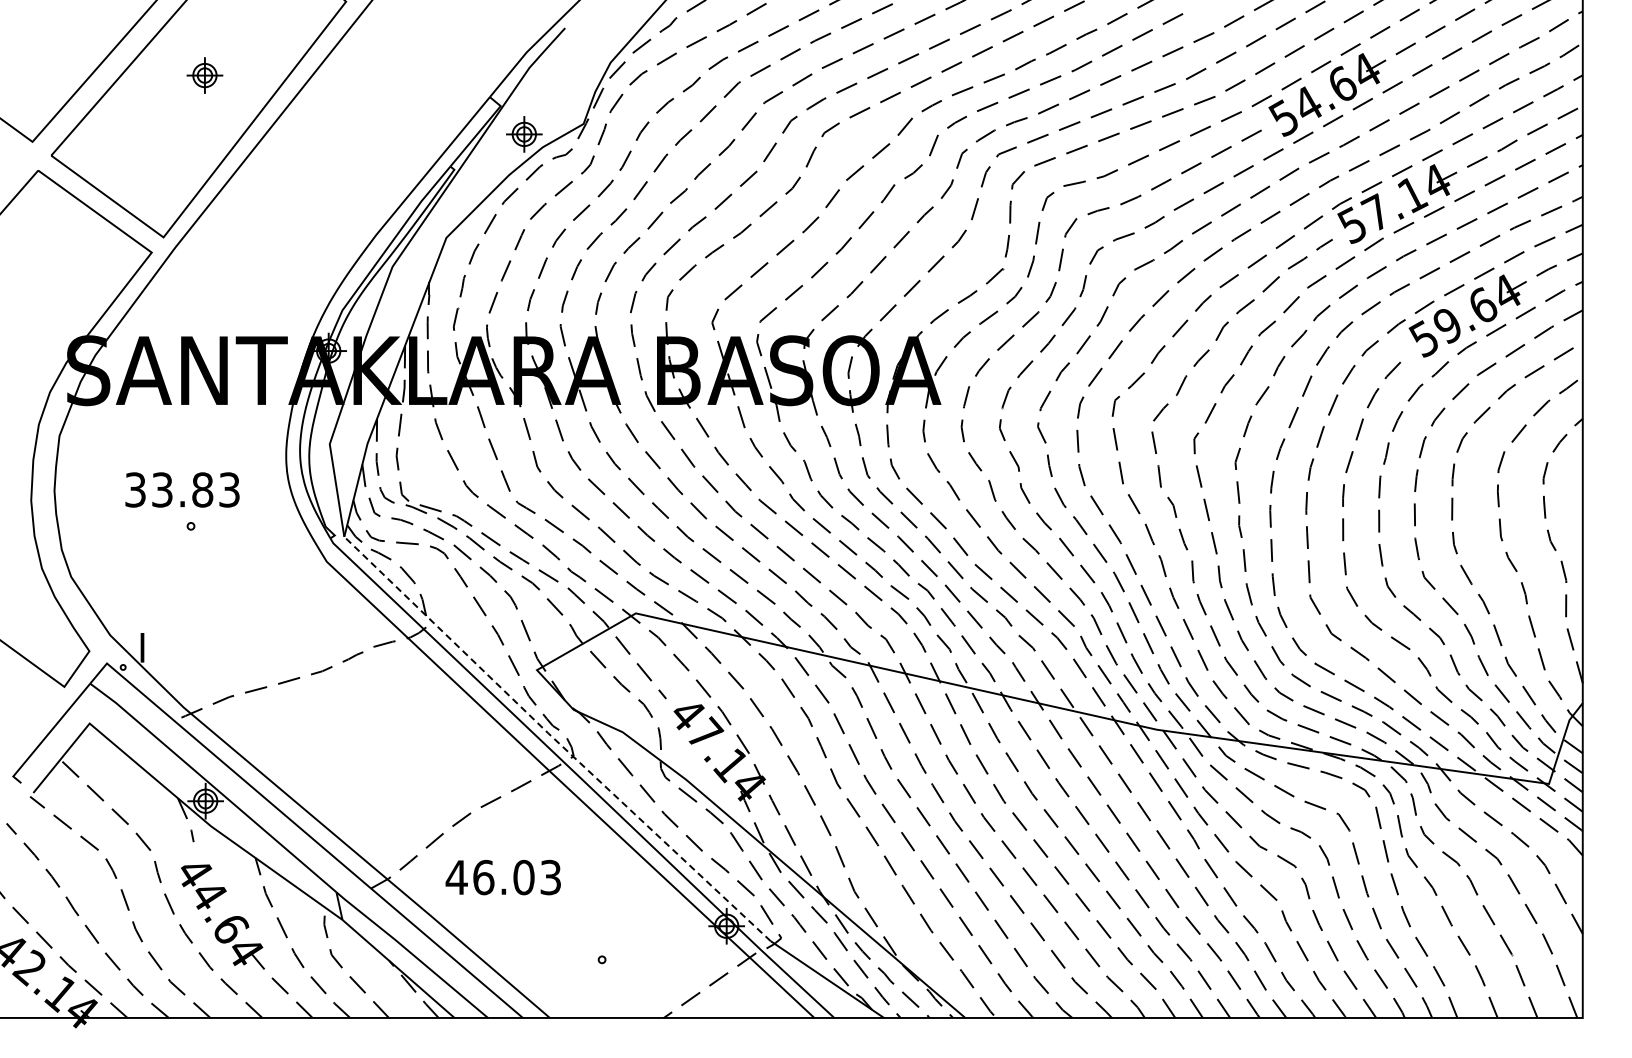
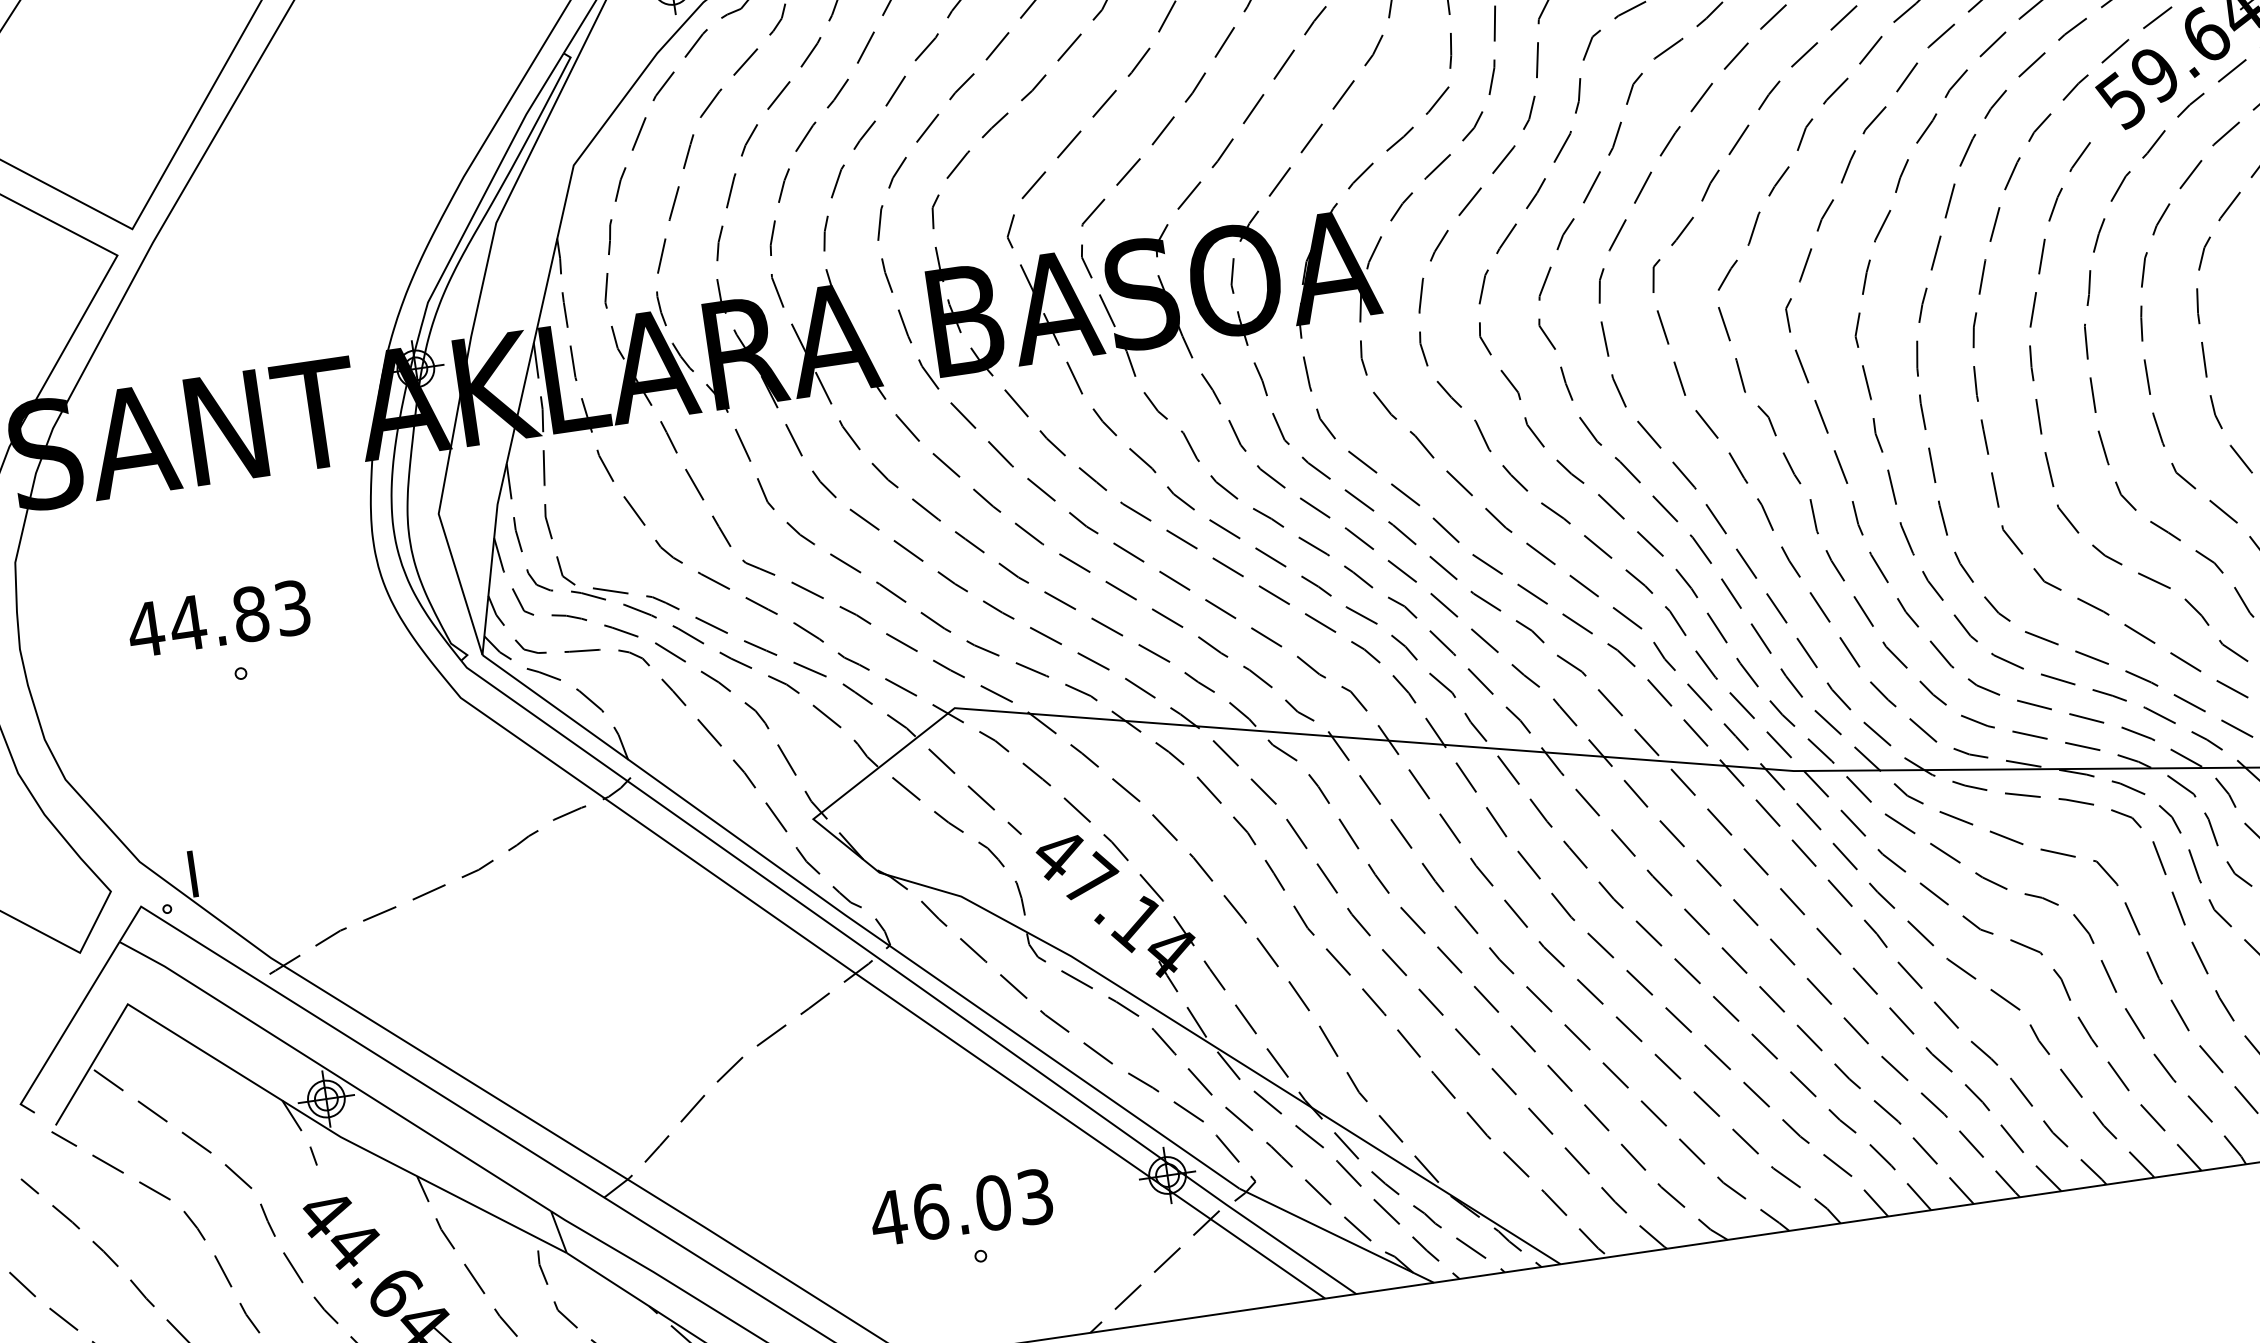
text: (148, 489) -> (166, 625), 33.83 -> 44.83
line: (555, 740) -> (858, 924), dashed -> solid
text: (502, 877) -> (960, 1207), moved

